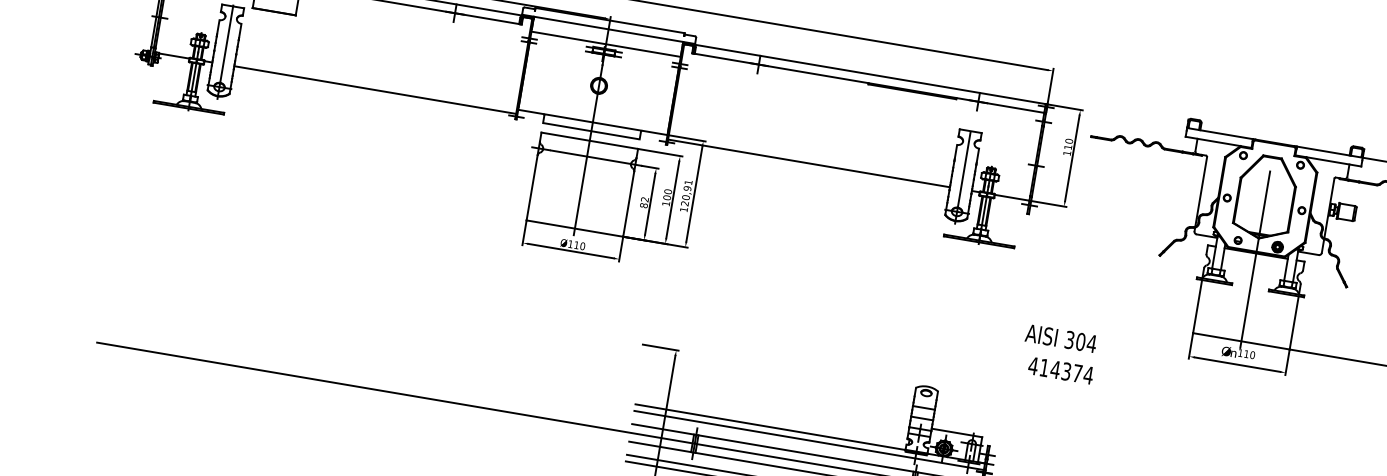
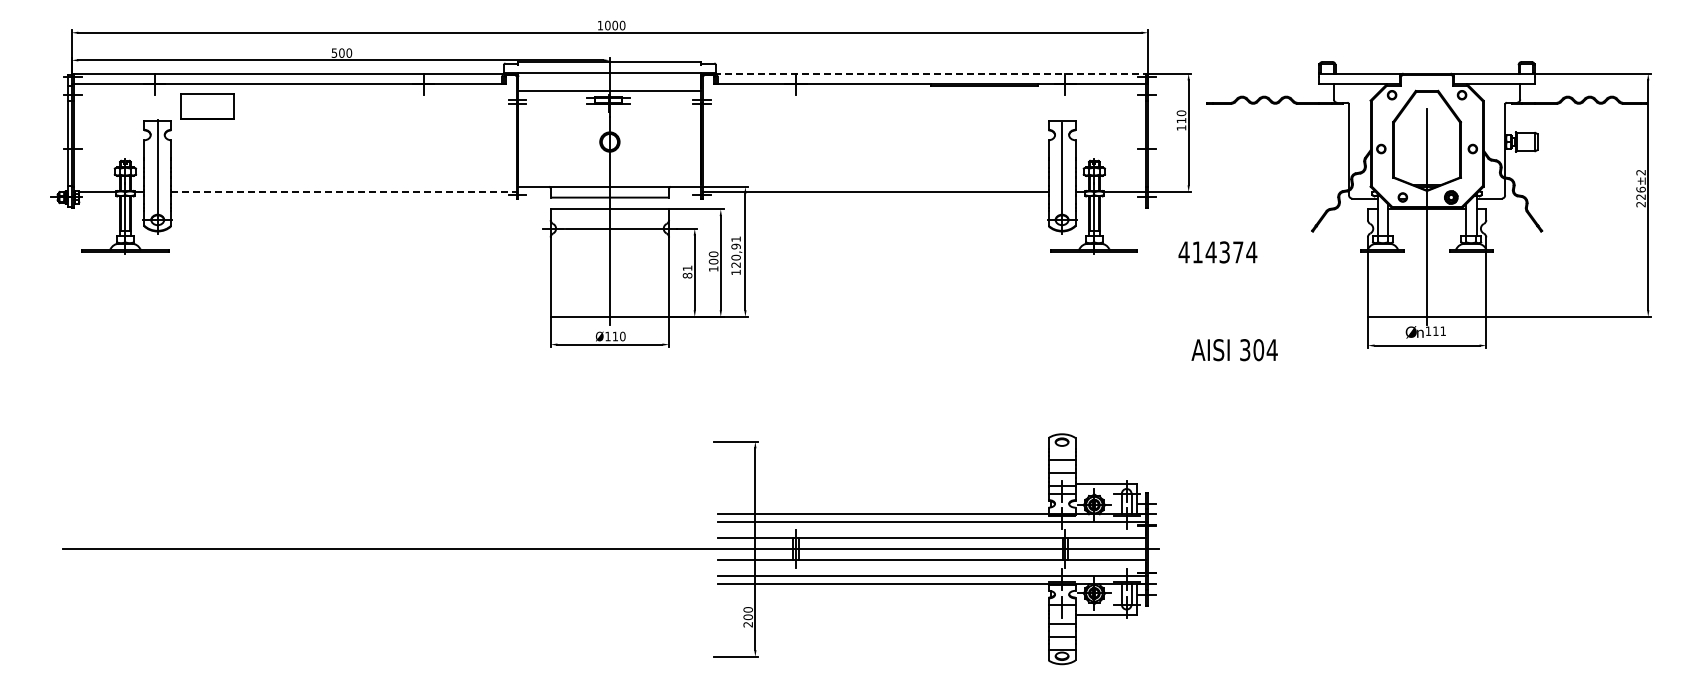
line: (869, 74) -> (930, 73), solid -> dashed
line: (375, 90) -> (344, 192), solid -> dashed
text: (644, 199) -> (687, 268), 82 -> 81
text: (1060, 338) -> (1234, 350), moved
text: (1252, 355) -> (1443, 331), 110 -> 111
text: (1060, 370) -> (1217, 252), moved

